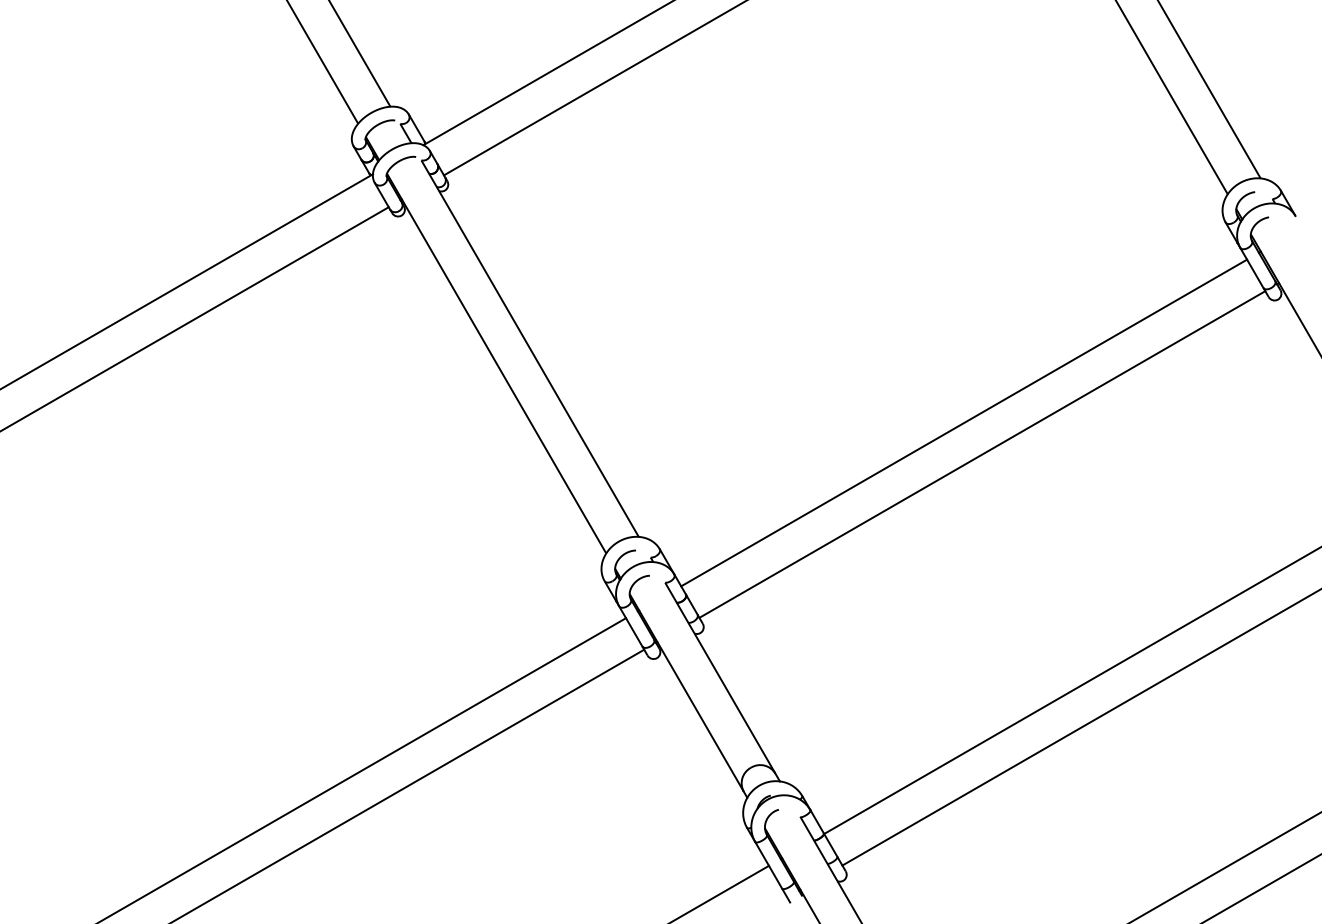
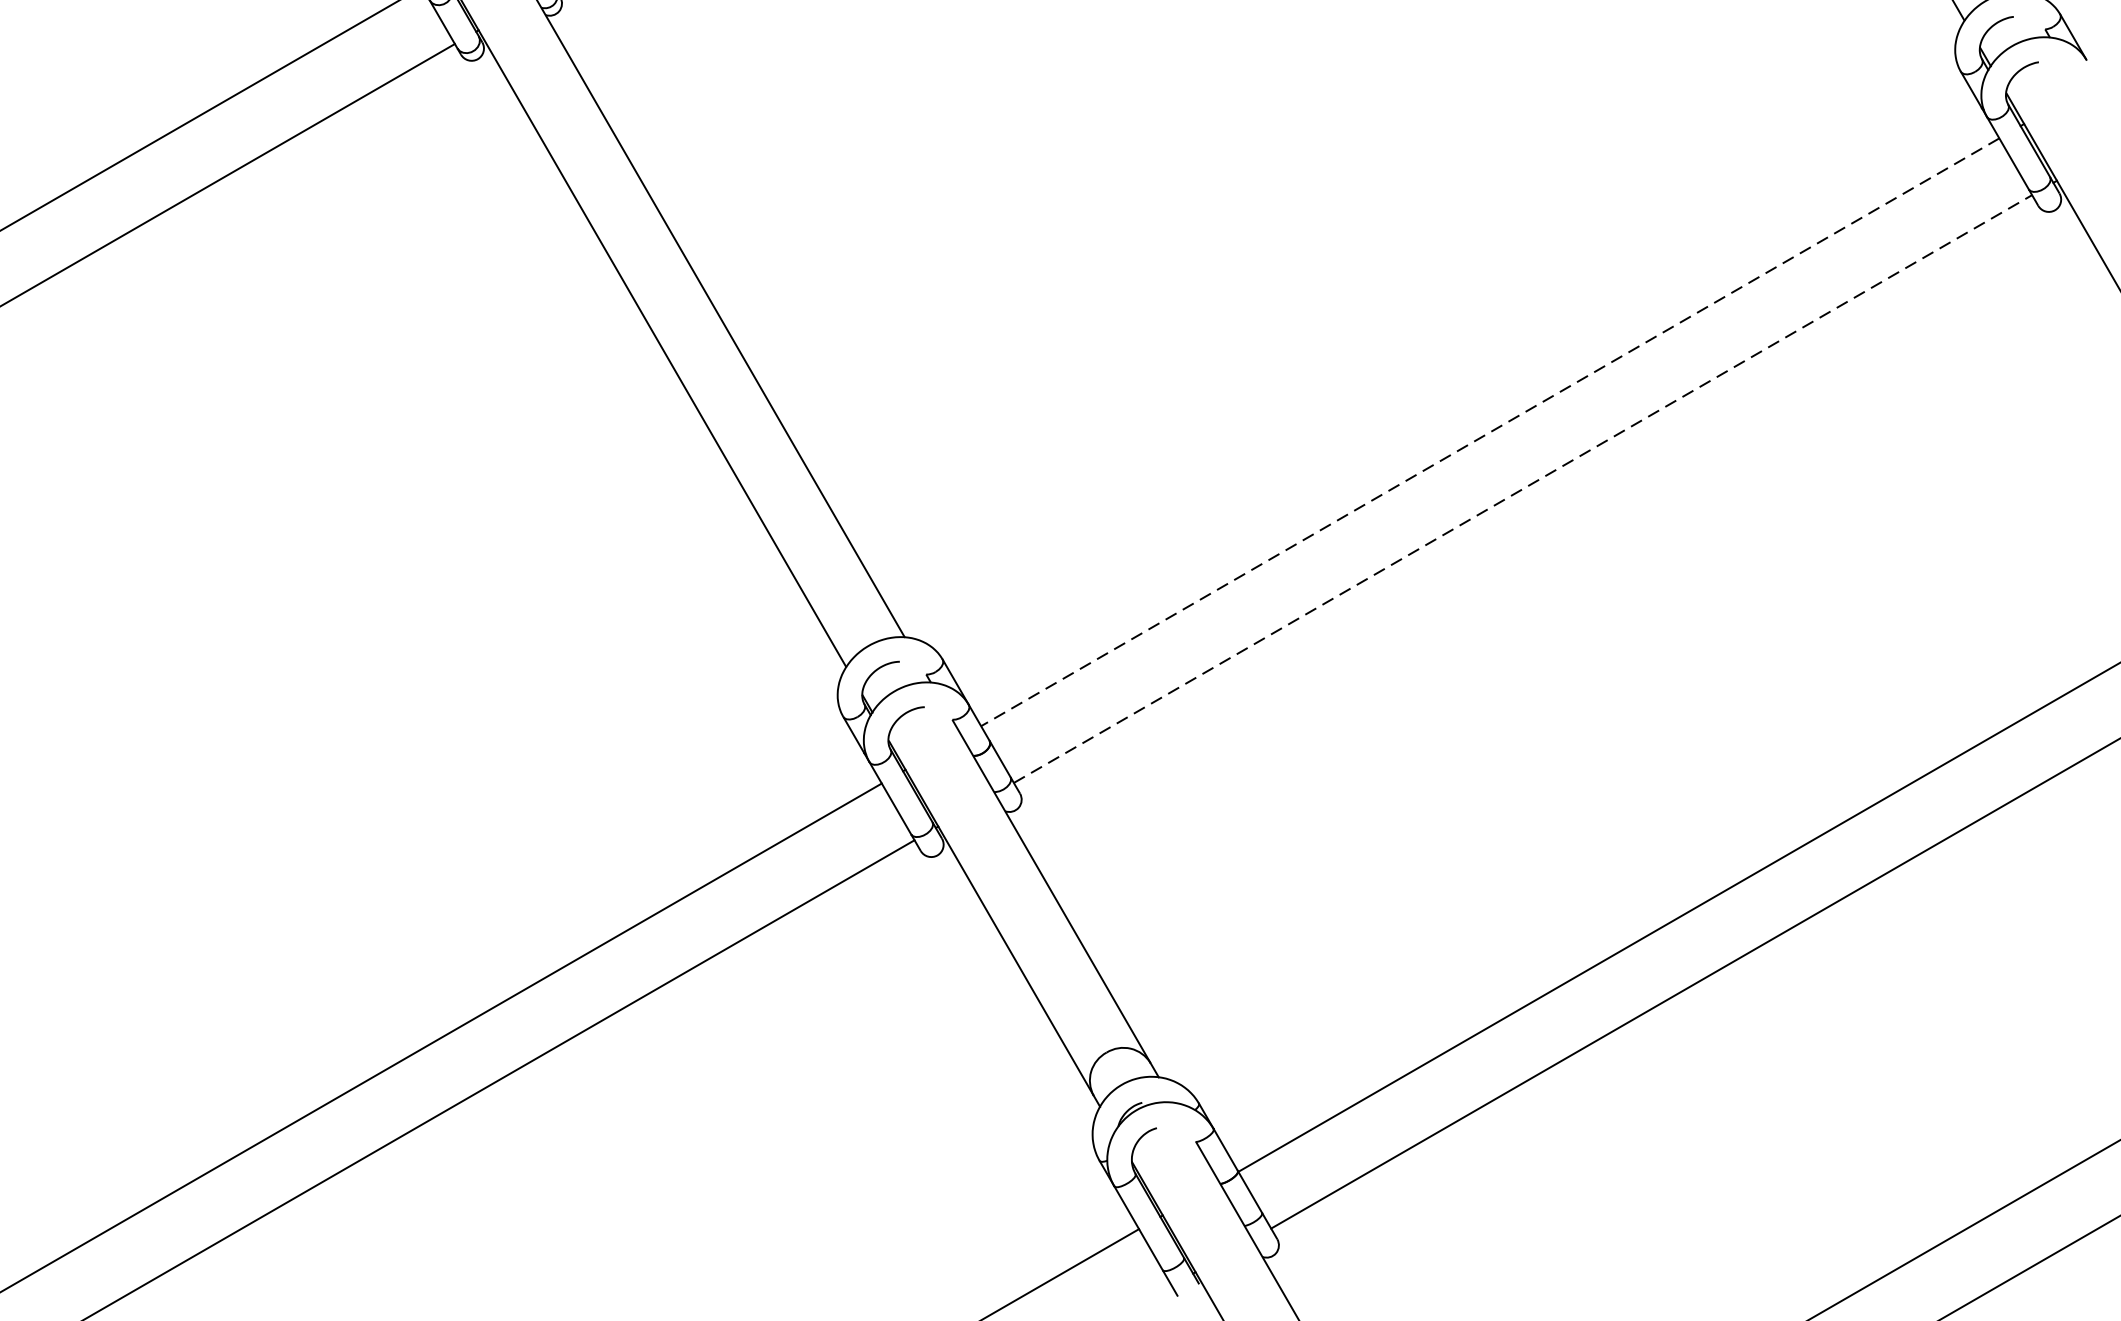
line: (964, 422) -> (1490, 431), solid -> dashed
line: (982, 454) -> (1523, 488), solid -> dashed

